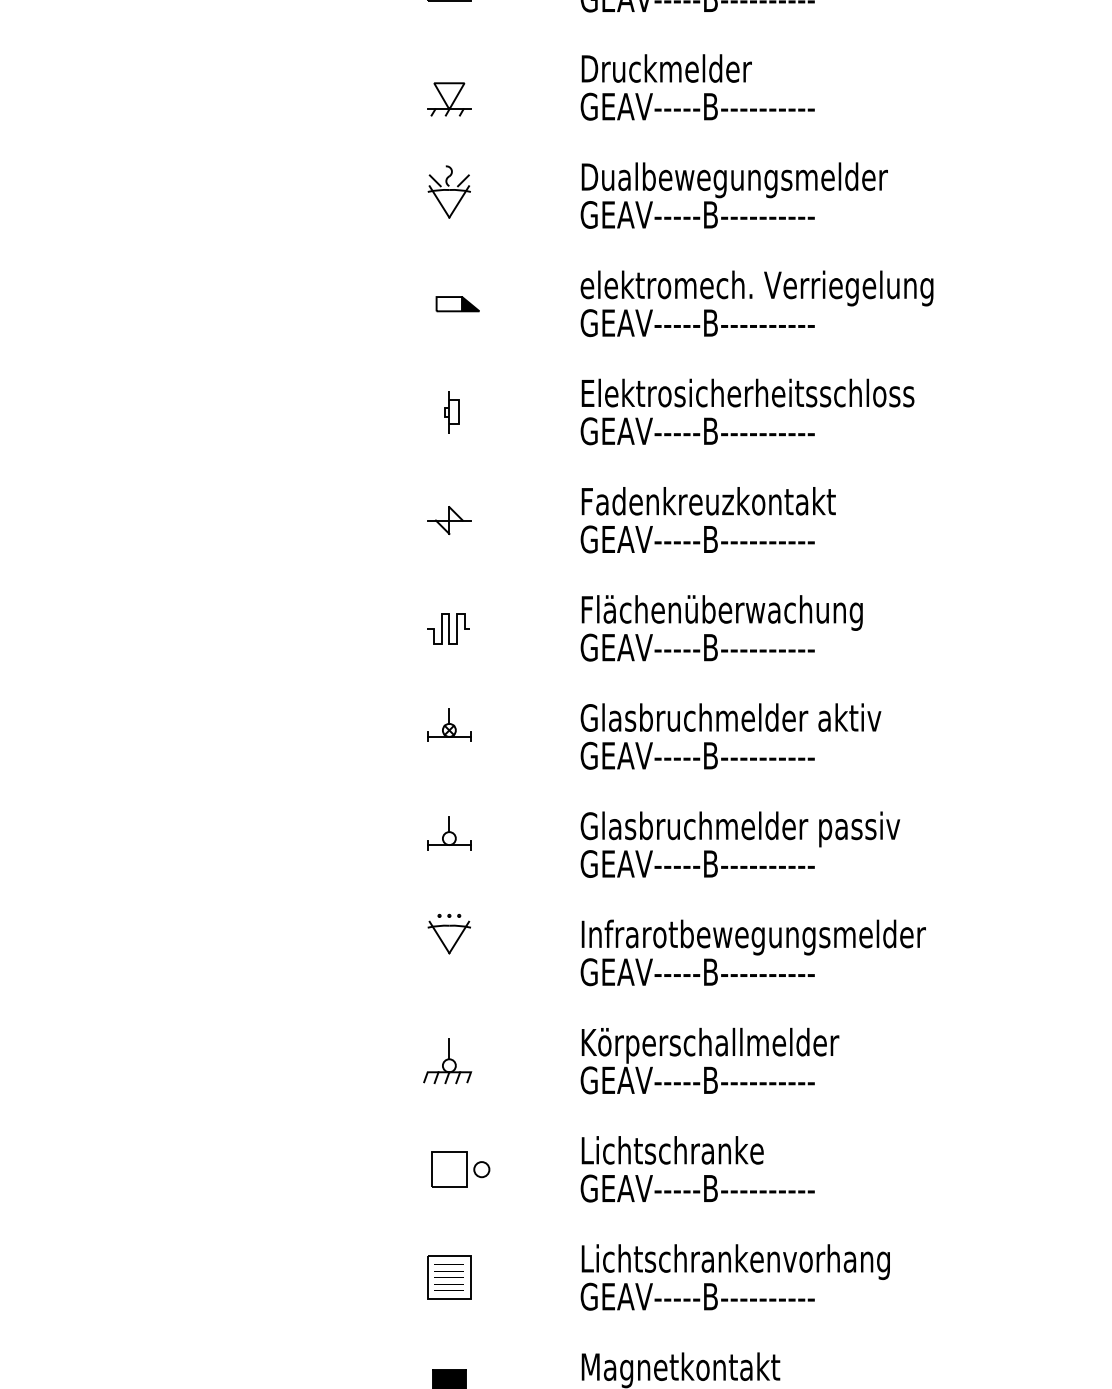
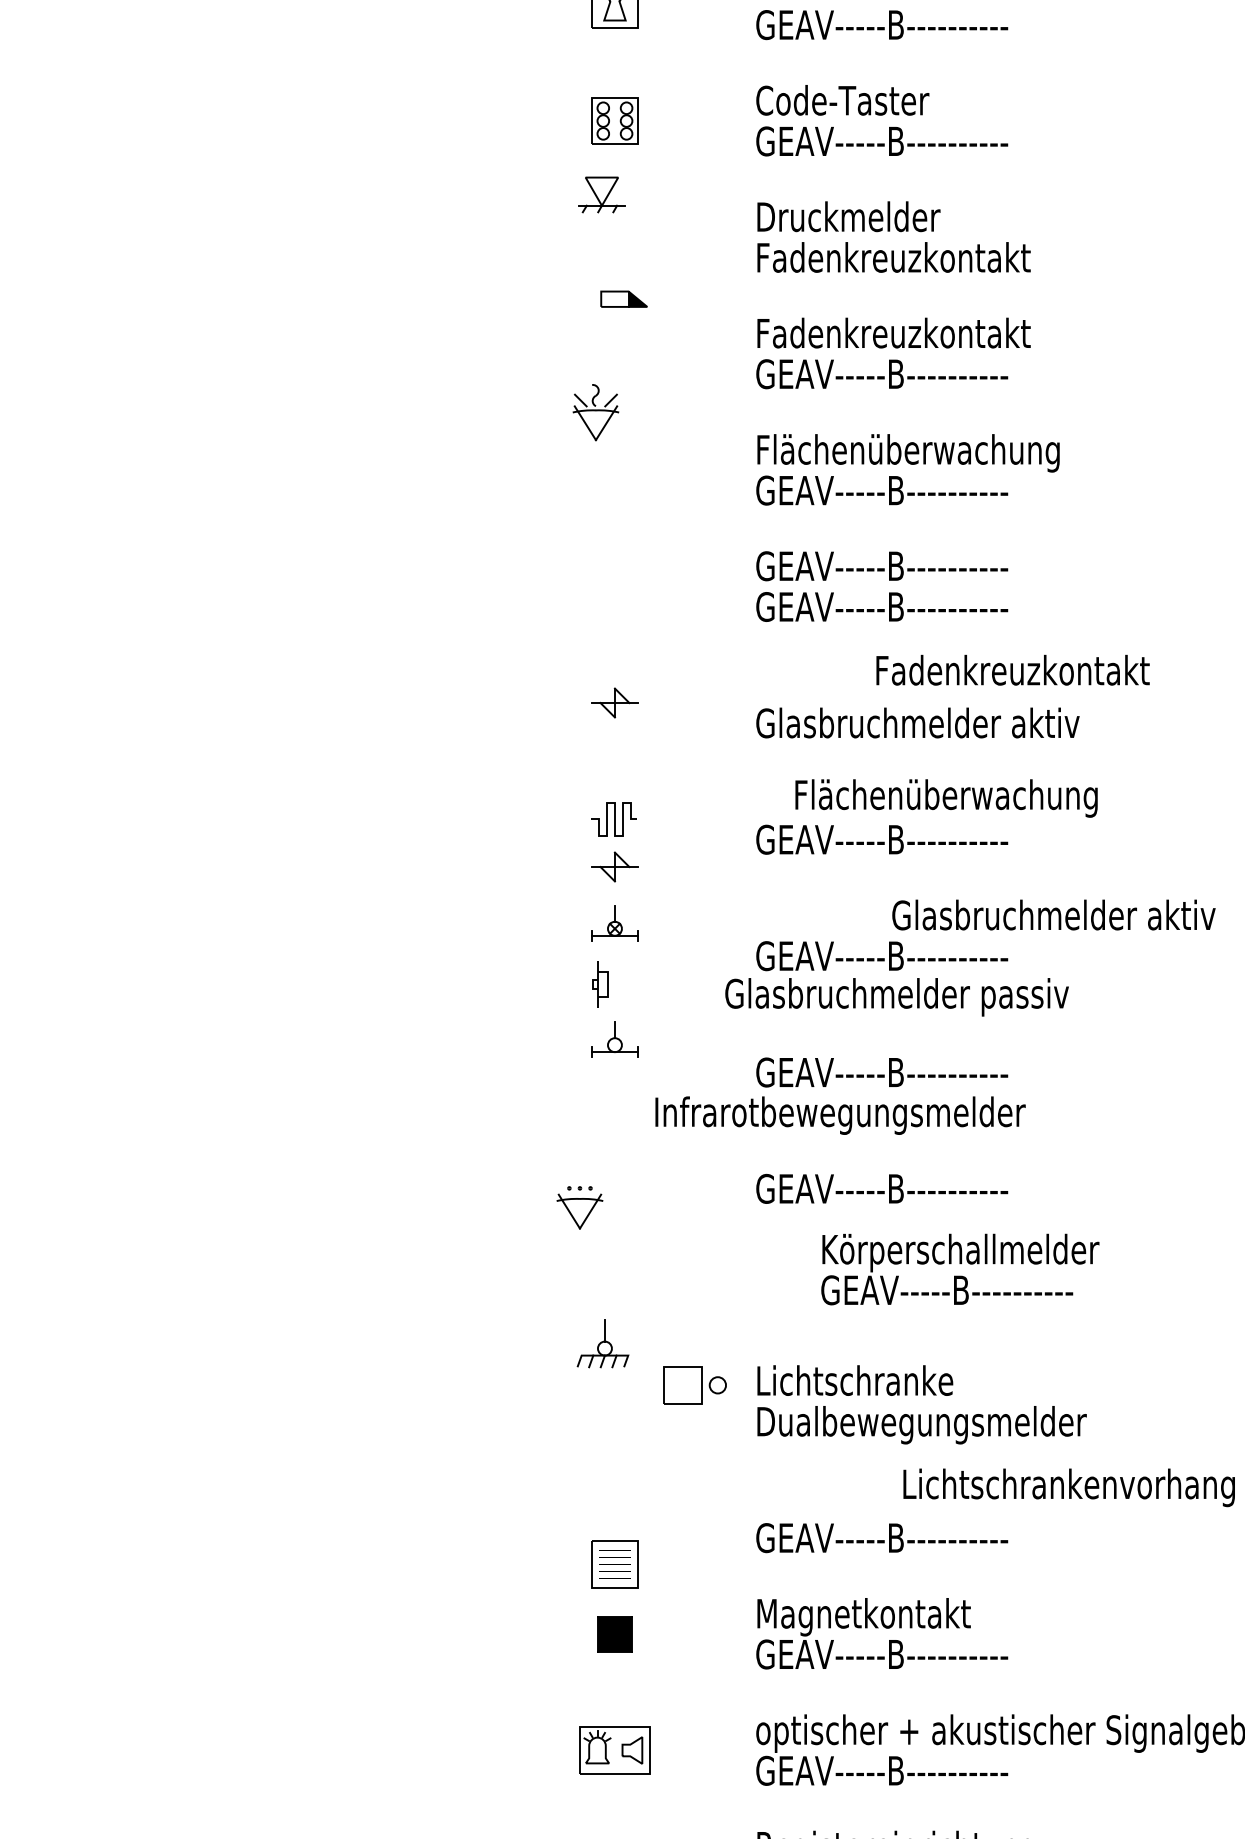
part: (448, 99) -> (601, 194), moved
text: (708, 106) -> (893, 257), GEAV-----B---------- -> Fadenkreuzkontakt
text: (736, 179) -> (923, 336), Dualbewegungsmelder -> Fadenkreuzkontakt
part: (448, 191) -> (595, 412), moved
text: (756, 288) -> (945, 453), elektromech. Verriegelung -> Flächenüberwachung
part: (457, 303) -> (623, 298), moved
text: (747, 392) -> (935, 565), Elektrosicherheitsschloss -> GEAV-----B----------
part: (451, 412) -> (600, 984), moved
text: (708, 500) -> (1012, 669), moved
text: (741, 538) -> (929, 722), GEAV-----B---------- -> Glasbruchmelder aktiv
text: (722, 613) -> (946, 798), moved
part: (448, 672) -> (614, 866), added
text: (730, 717) -> (1053, 914), moved
text: (739, 829) -> (896, 997), moved
part: (448, 933) -> (579, 1207), moved
text: (753, 937) -> (840, 1115), moved
part: (447, 1061) -> (602, 1343), moved
text: (710, 1061) -> (960, 1269), moved
part: (460, 1169) -> (694, 1385), moved
text: (734, 1192) -> (921, 1425), GEAV-----B---------- -> Dualbewegungsmelder
text: (735, 1261) -> (1068, 1487), moved
part: (448, 1277) -> (614, 1564), moved

